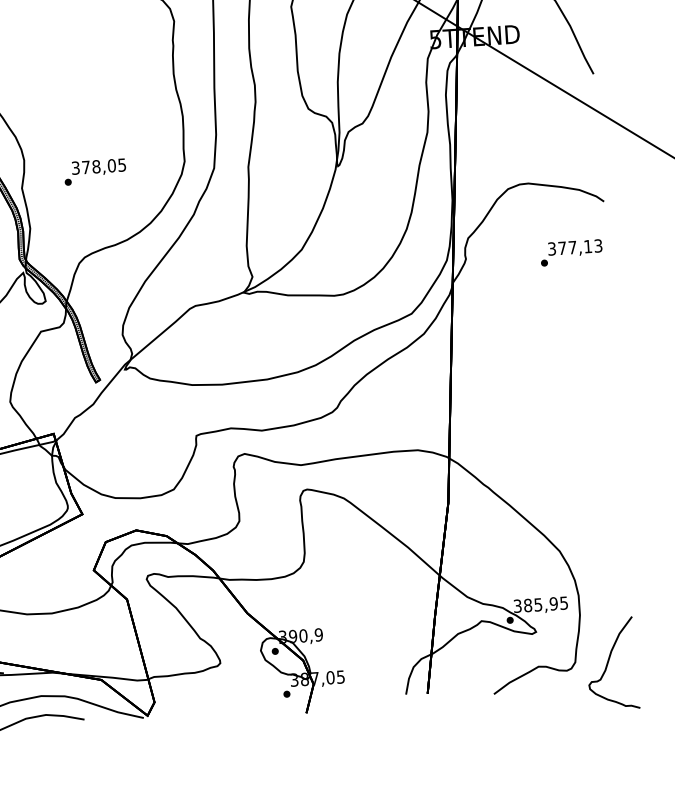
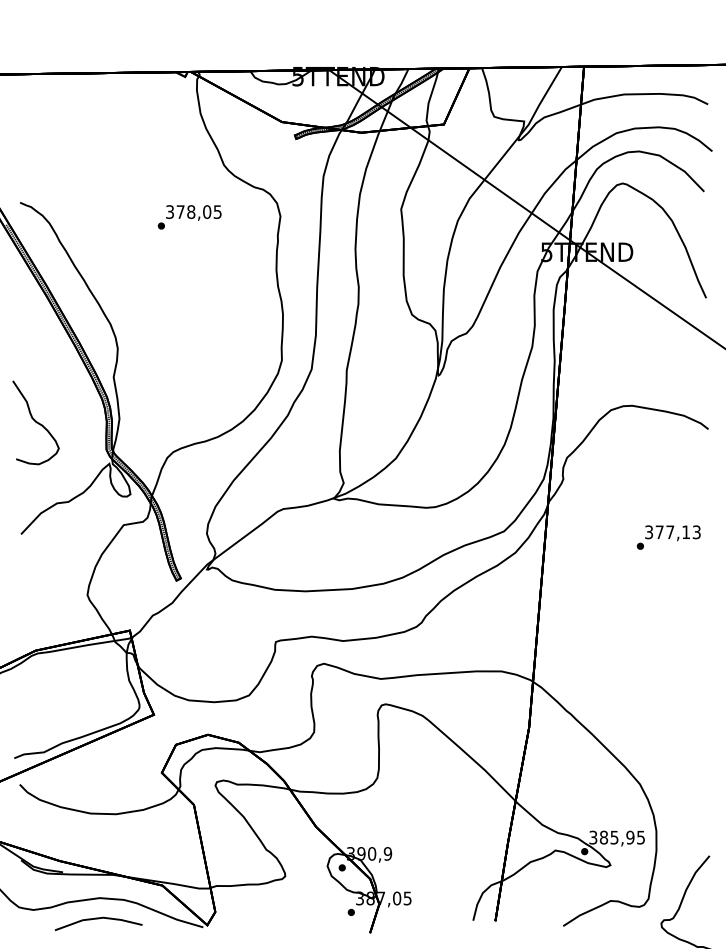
text: (95, 172) -> (189, 217), moved
text: (571, 252) -> (668, 537), moved

